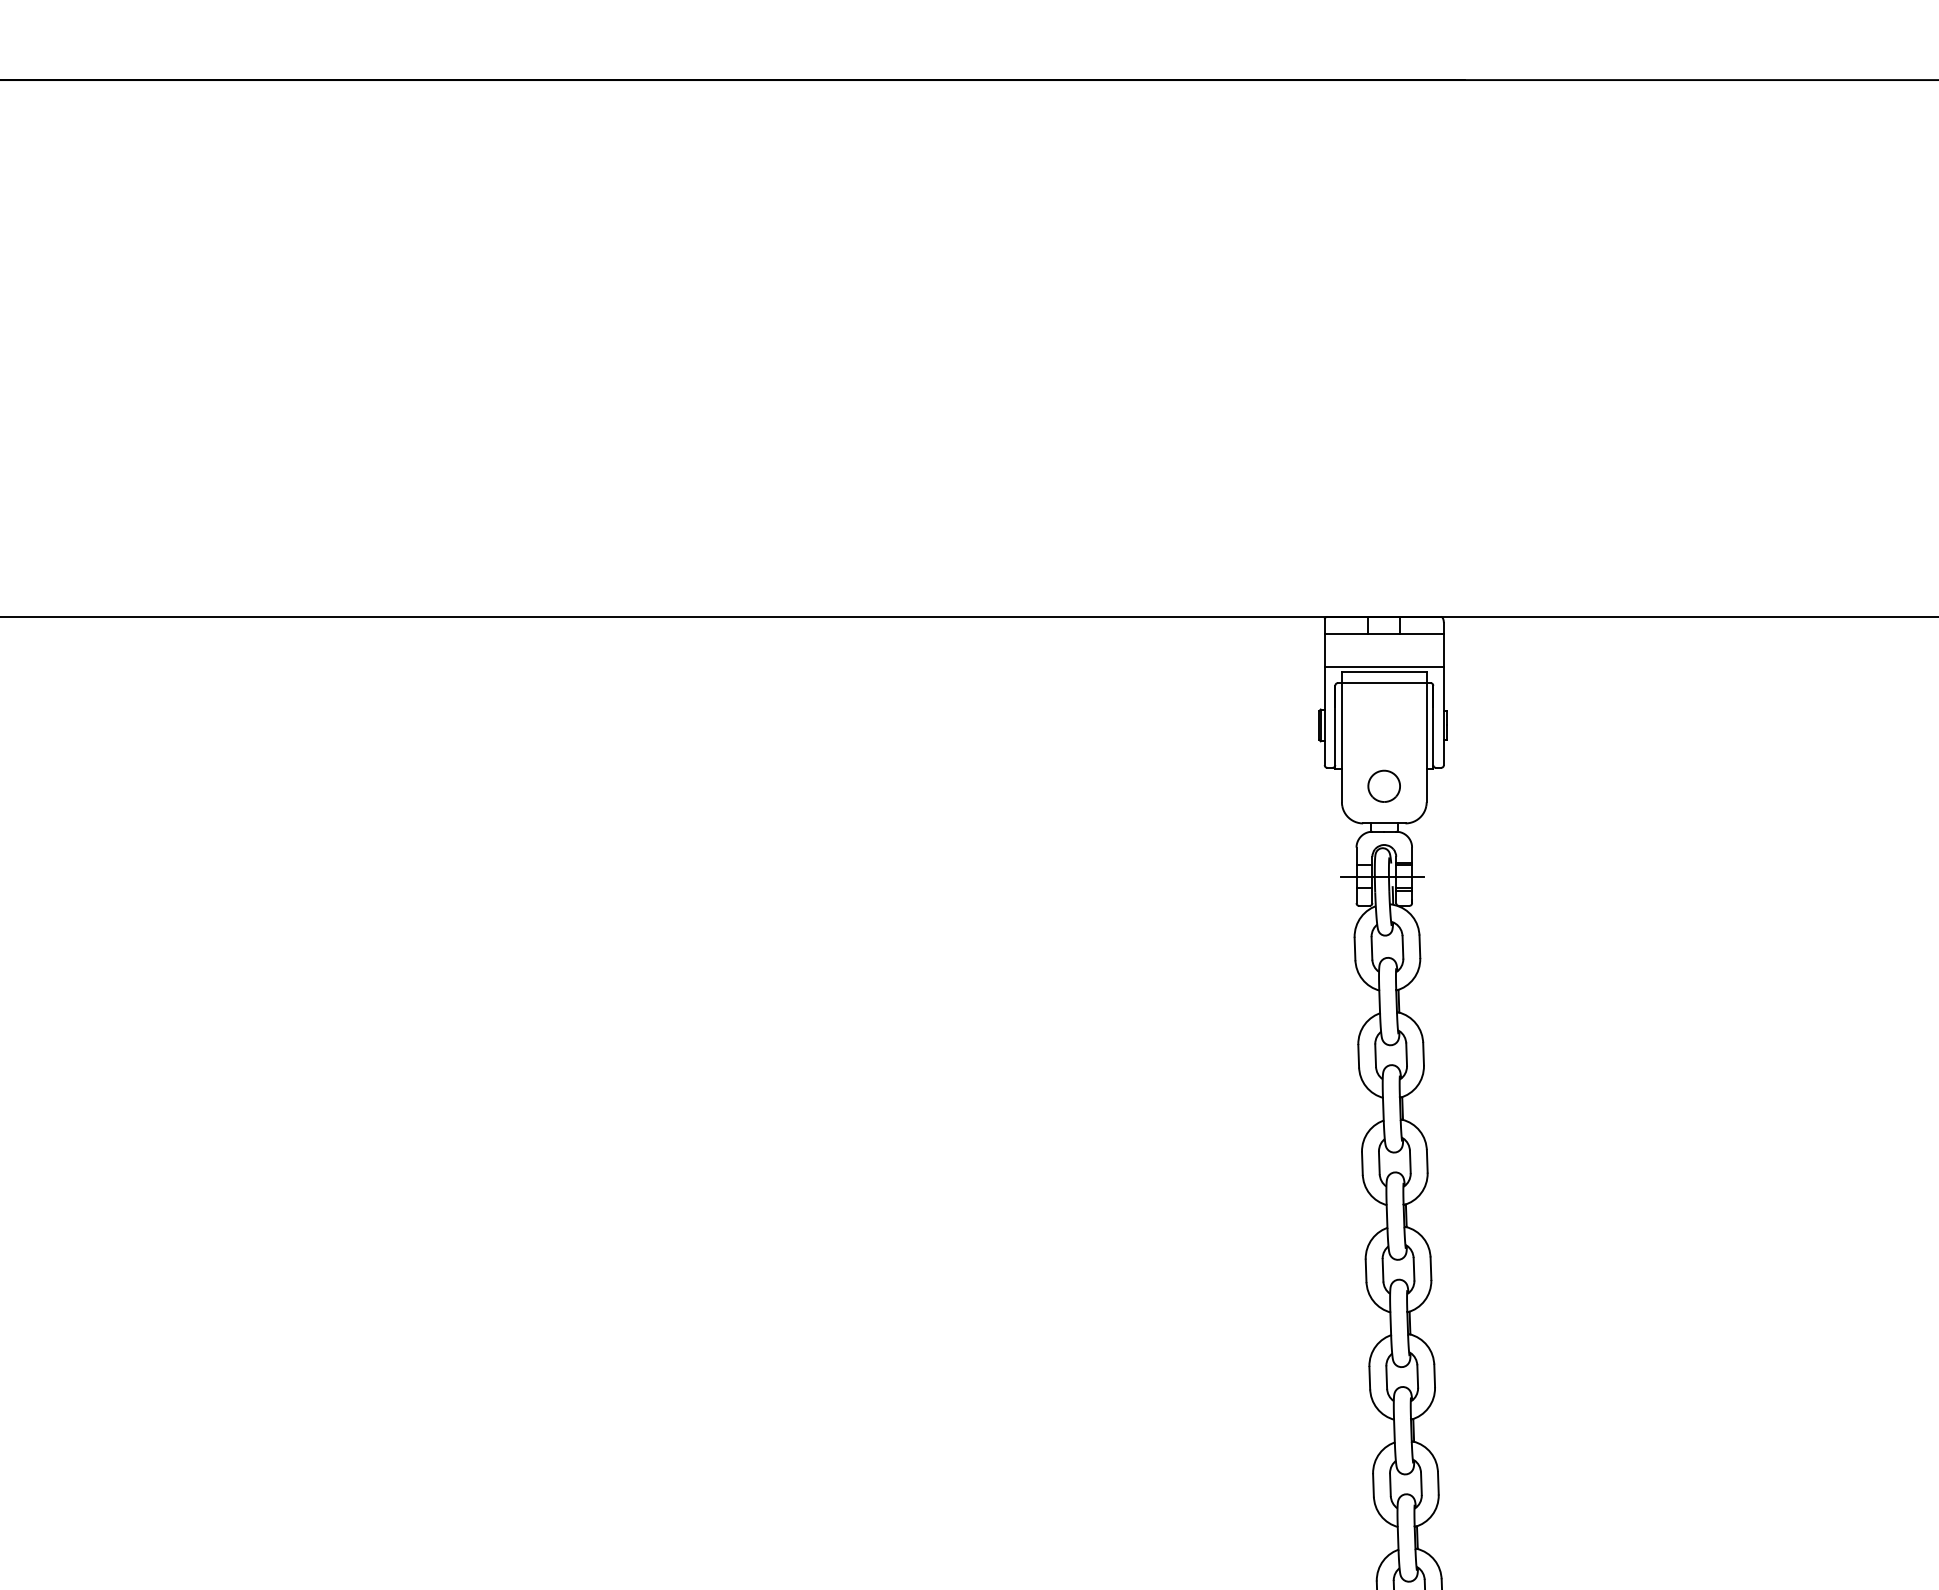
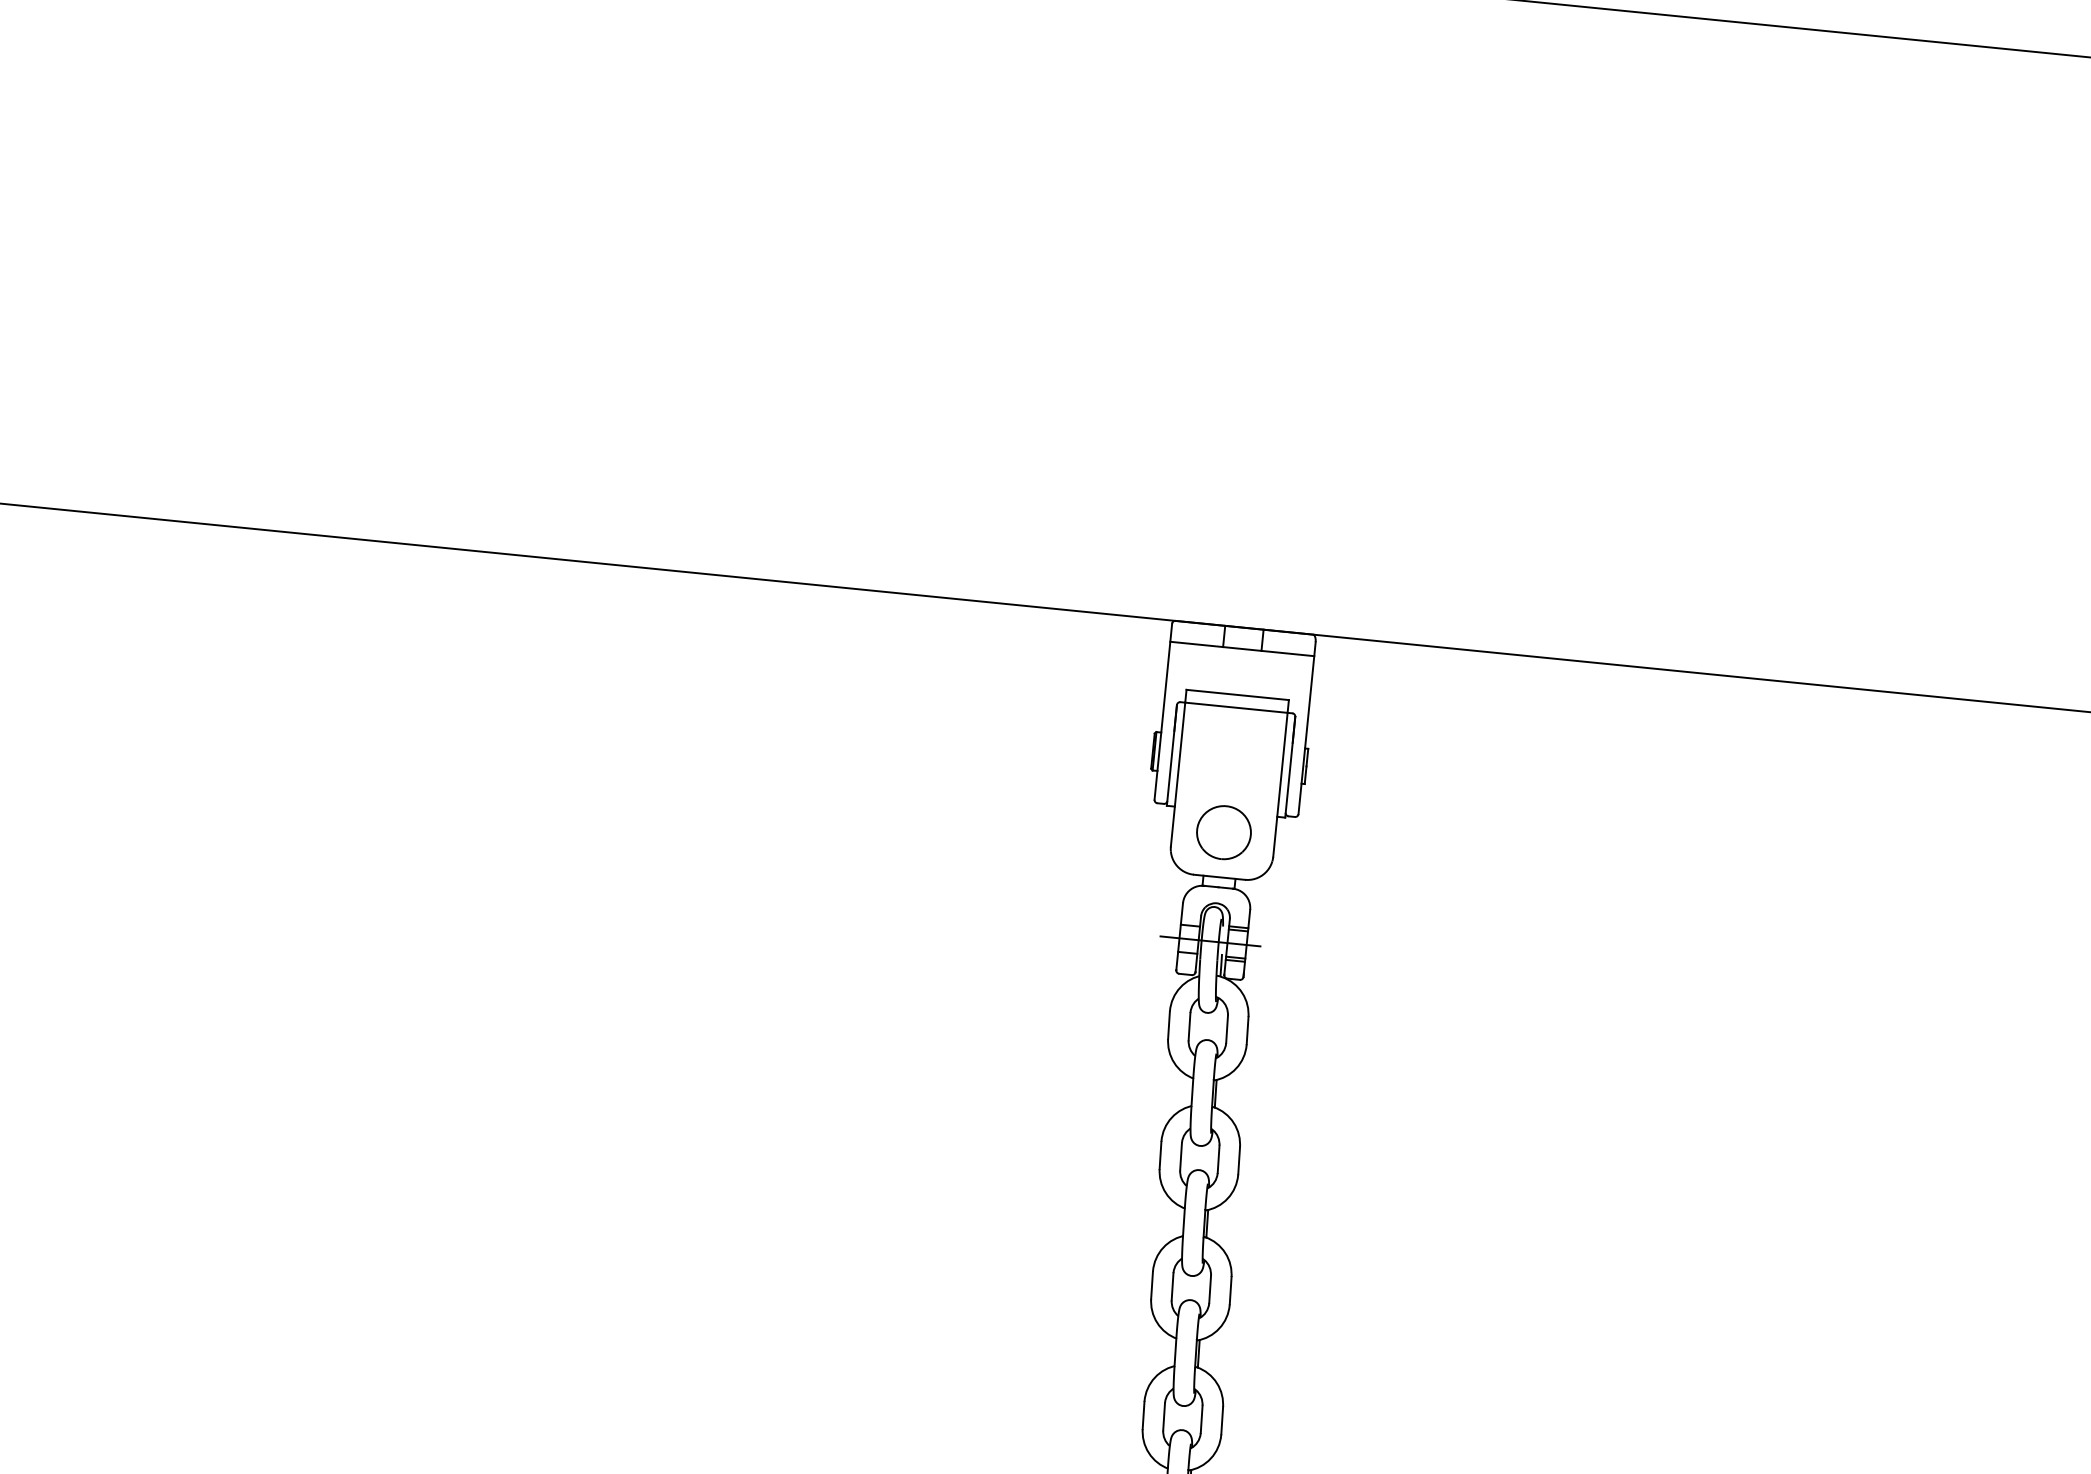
line: (1383, 667) -> (1237, 688), removed
part: (1383, 785) -> (1223, 831), size x1.4

